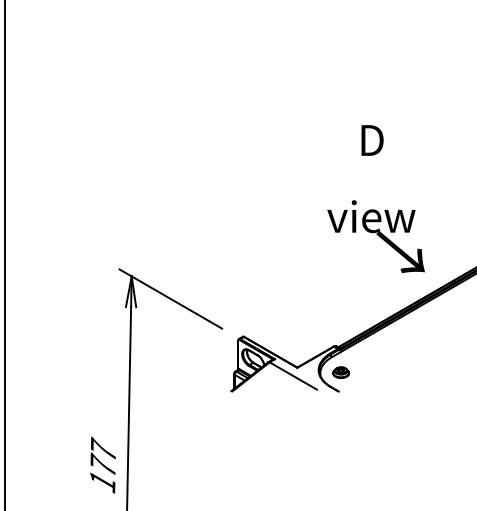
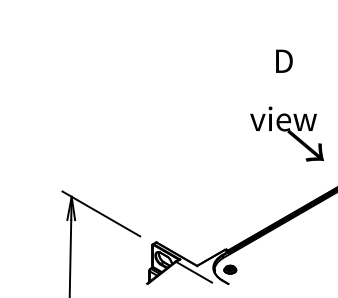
text: (375, 199) -> (286, 105), moved

